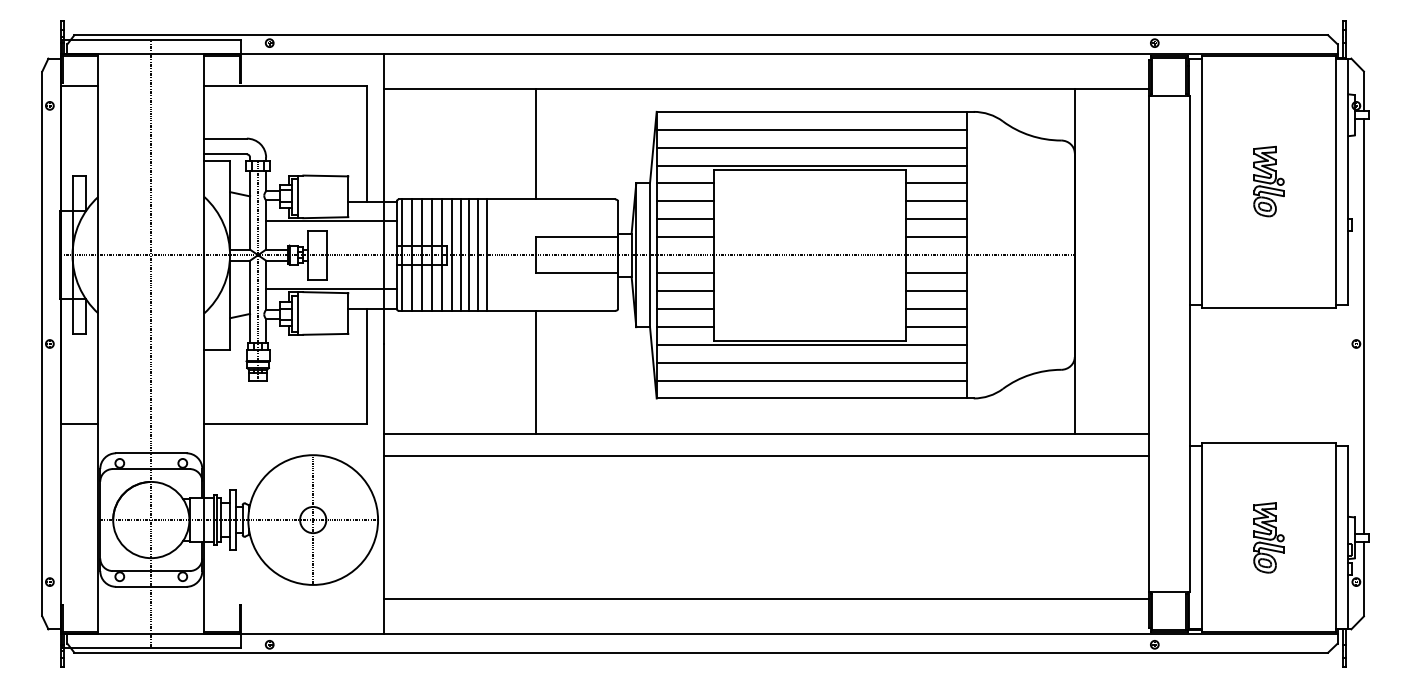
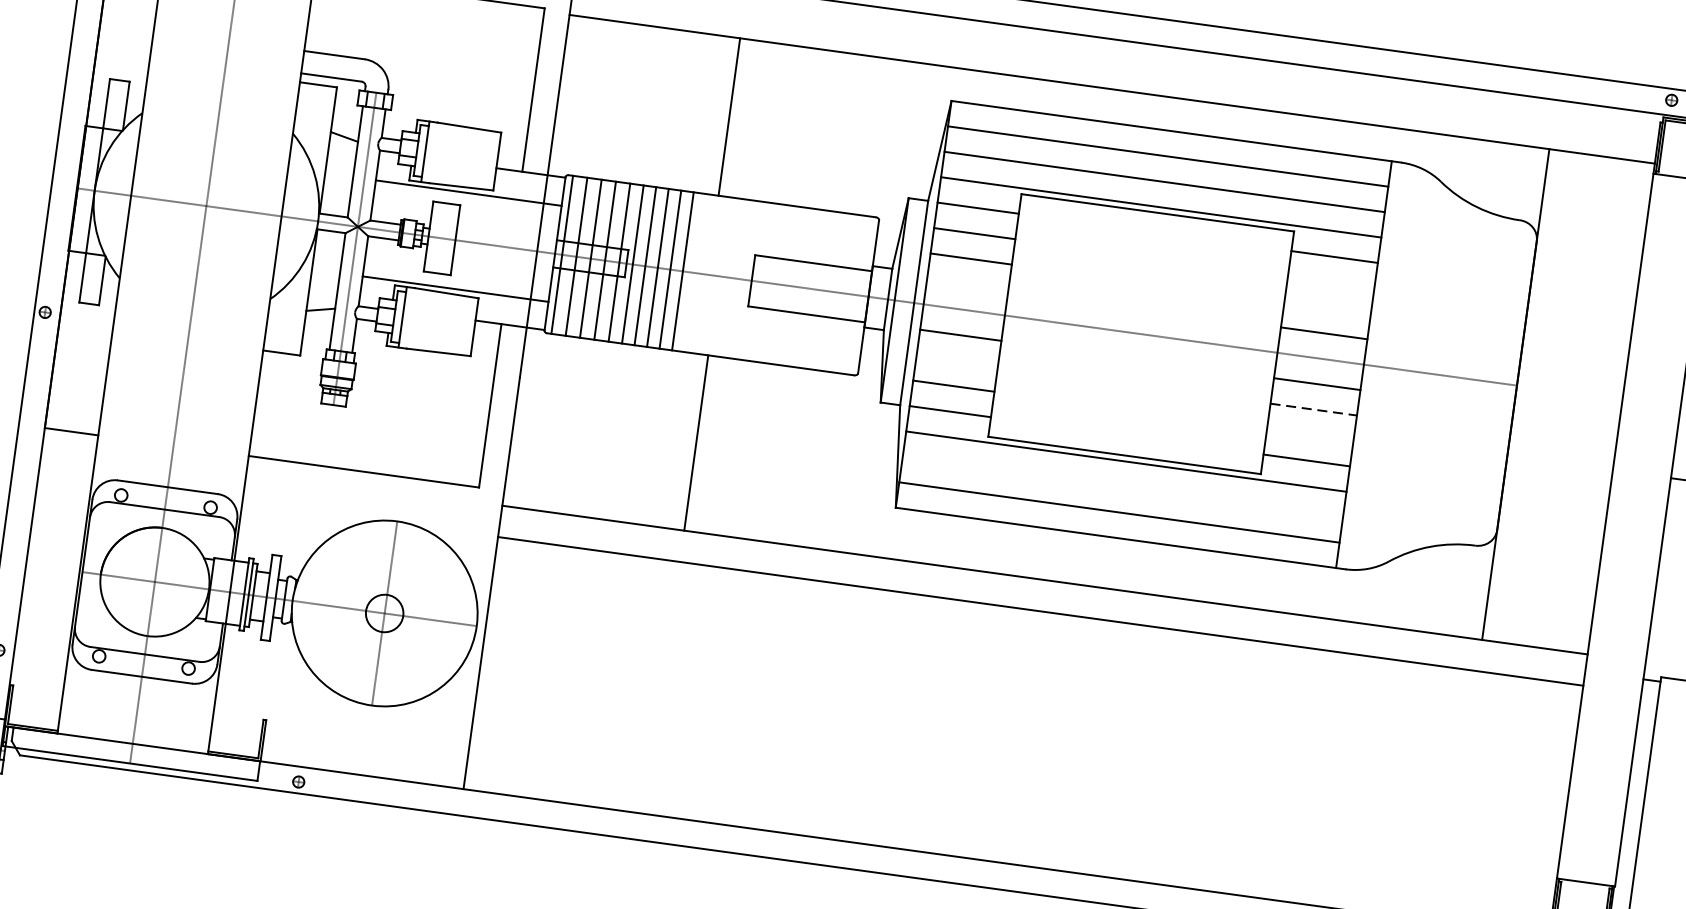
line: (535, 143) -> (729, 116), moved
line: (936, 201) -> (1331, 282), removed
line: (936, 219) -> (1327, 308), removed
line: (684, 237) -> (966, 284), removed
line: (684, 291) -> (956, 361), removed
line: (936, 291) -> (1313, 410), solid -> dashed
line: (936, 308) -> (1310, 434), removed
line: (811, 362) -> (1122, 486), removed
line: (535, 372) -> (696, 442), moved
line: (766, 599) -> (1012, 814), removed

